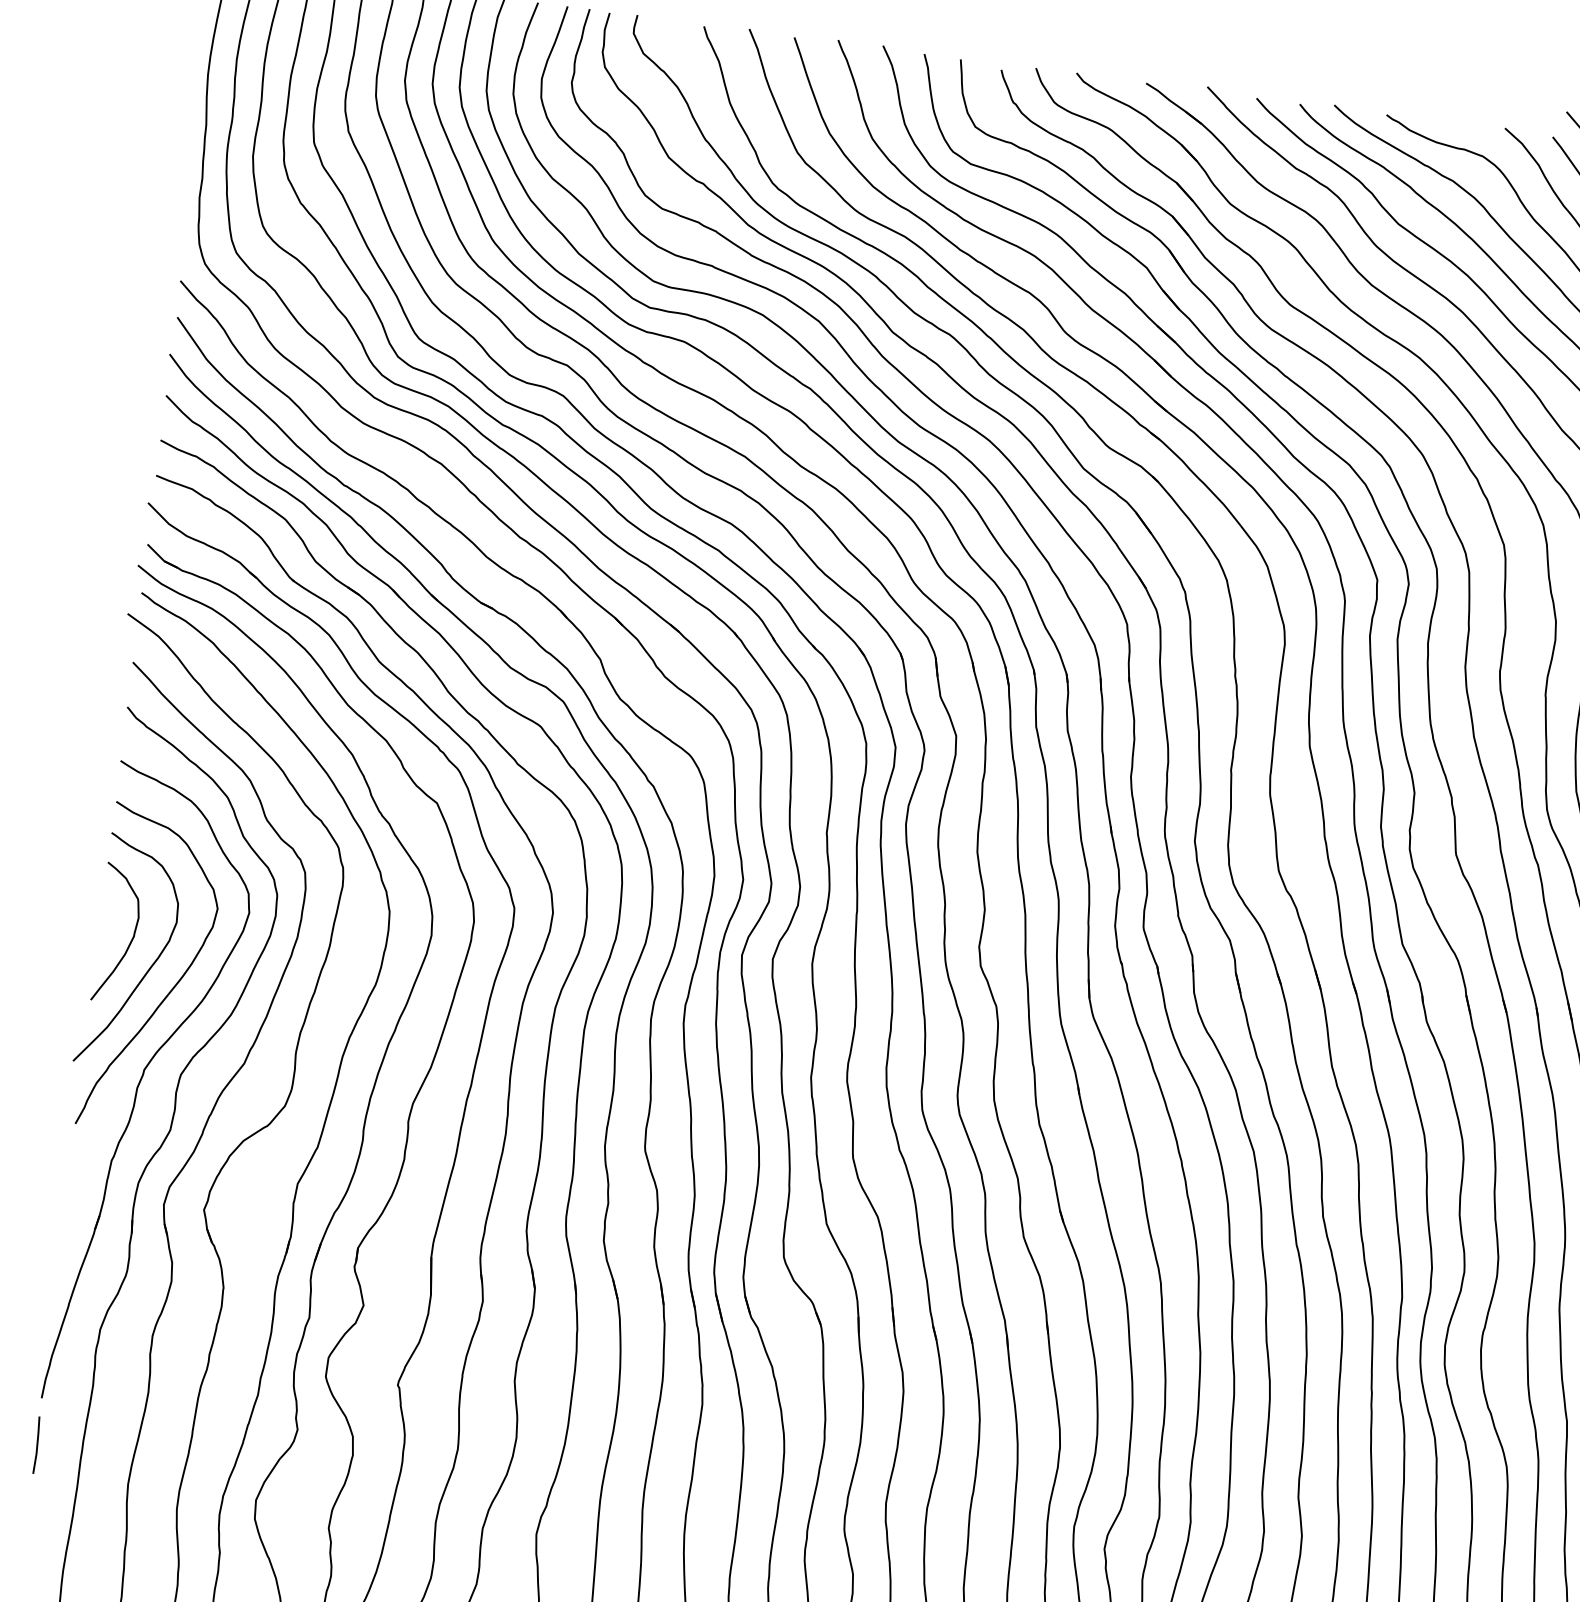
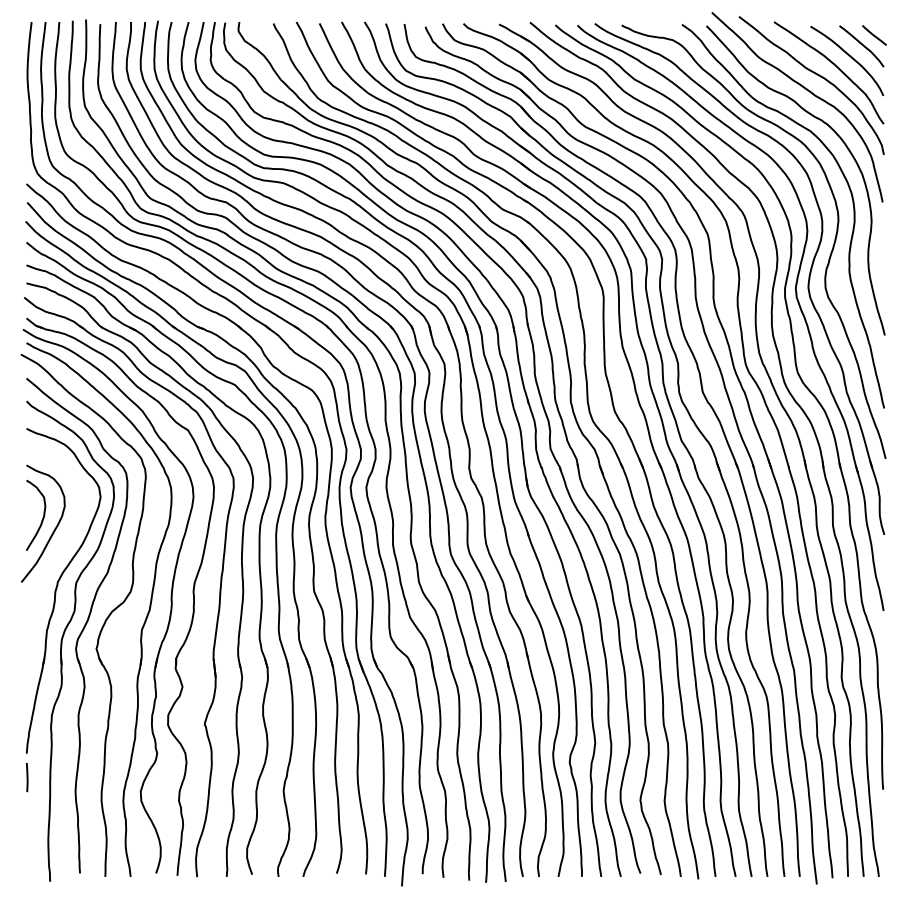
curve: (172, 985) -> (66, 538), removed

